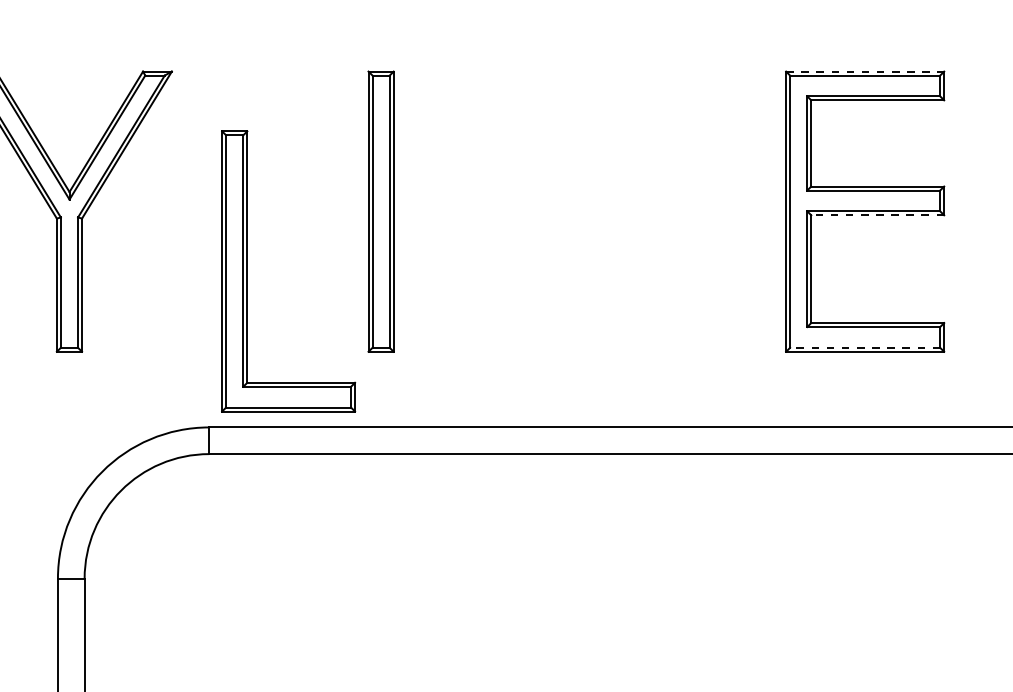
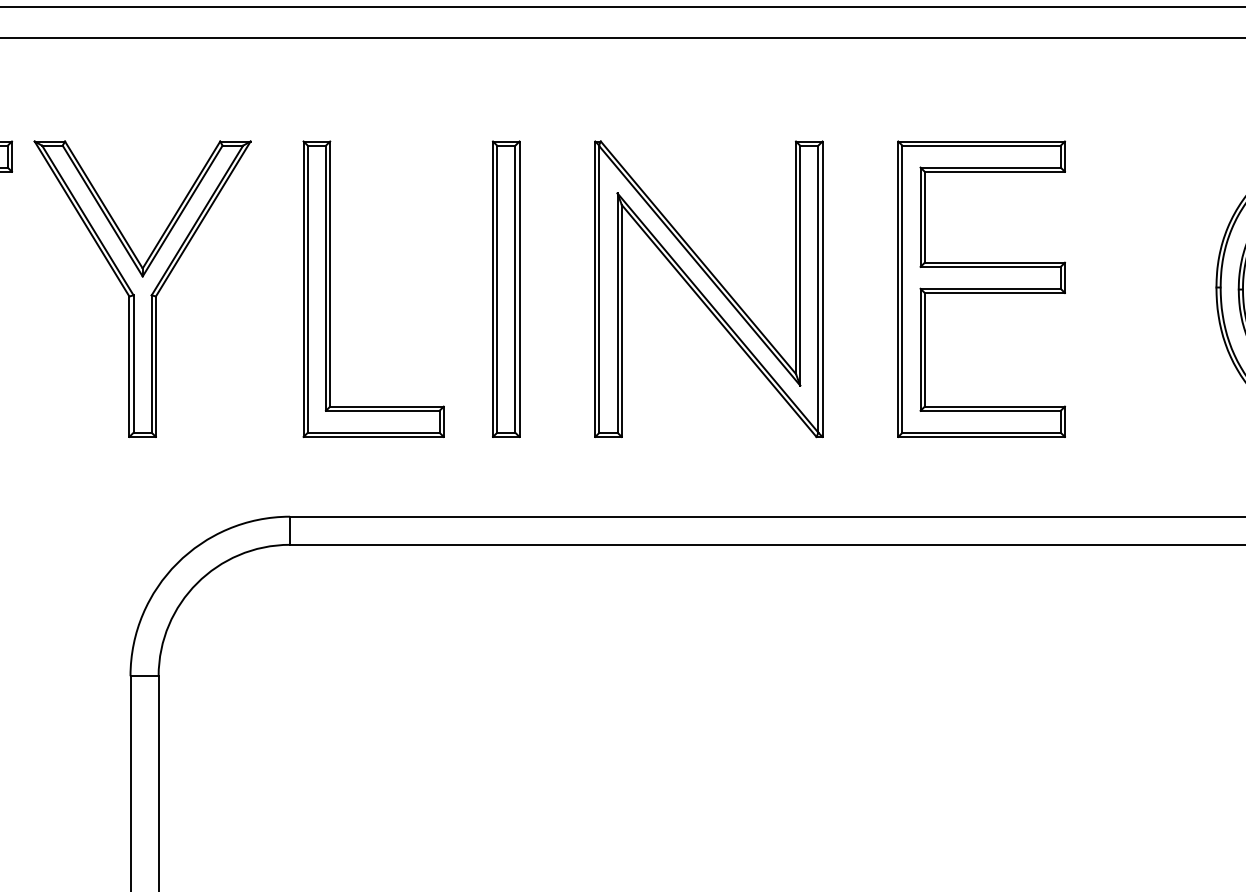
line: (865, 71) -> (982, 141), dashed -> solid
part: (381, 211) -> (506, 288), moved
part: (606, 211) -> (708, 289), added
line: (877, 215) -> (994, 293), dashed -> solid
part: (247, 270) -> (330, 288), moved
line: (865, 347) -> (981, 432), dashed -> solid

